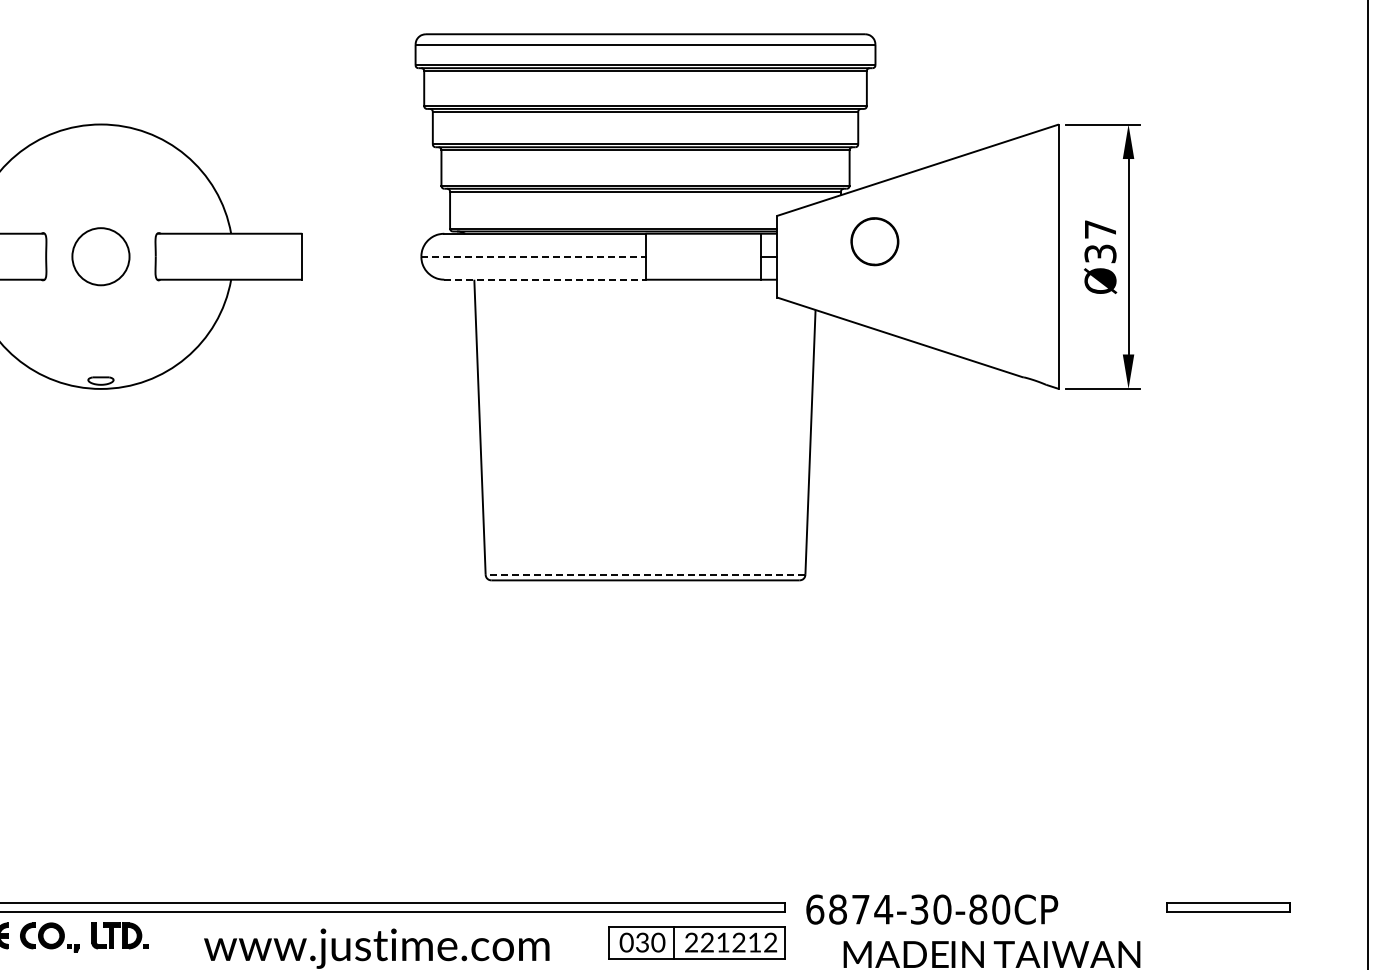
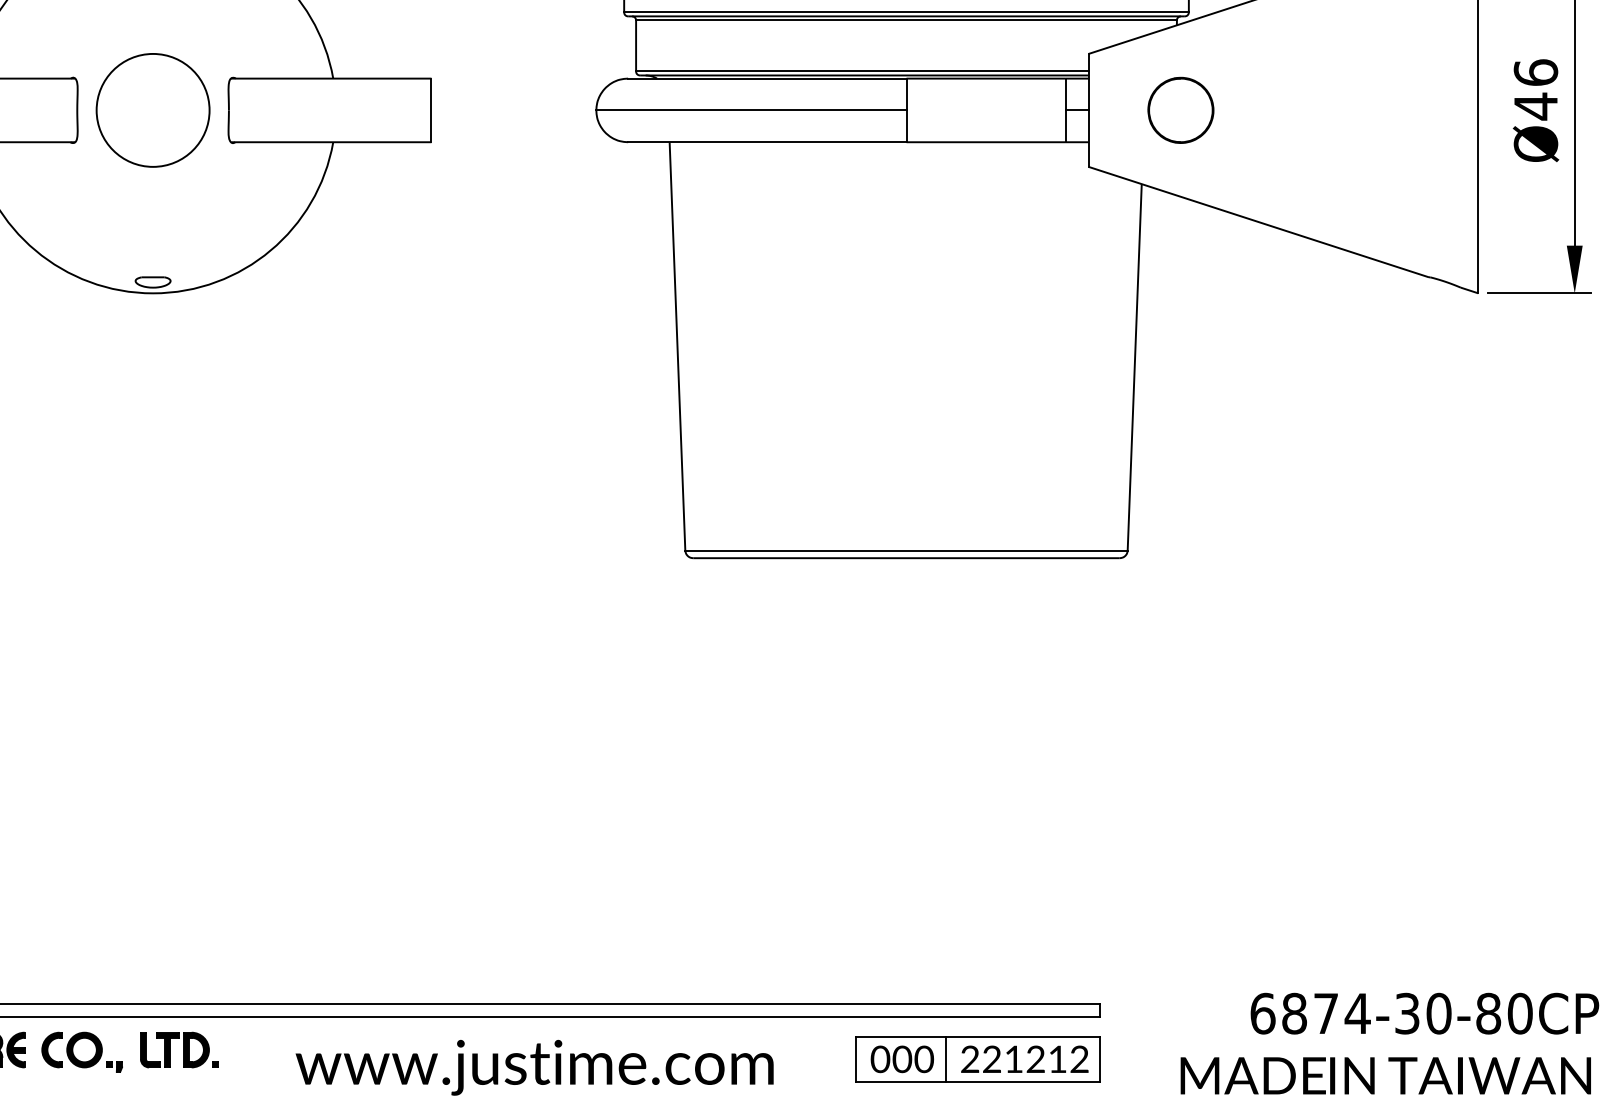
part: (874, 241) -> (1180, 110), moved
text: (1100, 241) -> (1535, 89), Ø37 -> Ø46
circle: (100, 256) -> (152, 110), size x1.43
line: (533, 256) -> (751, 110), dashed -> solid
line: (544, 279) -> (766, 141), dashed -> solid
line: (645, 574) -> (906, 550), dashed -> solid
text: (932, 909) -> (1425, 1013), moved
text: (642, 942) -> (902, 1059), 030 -> 000

